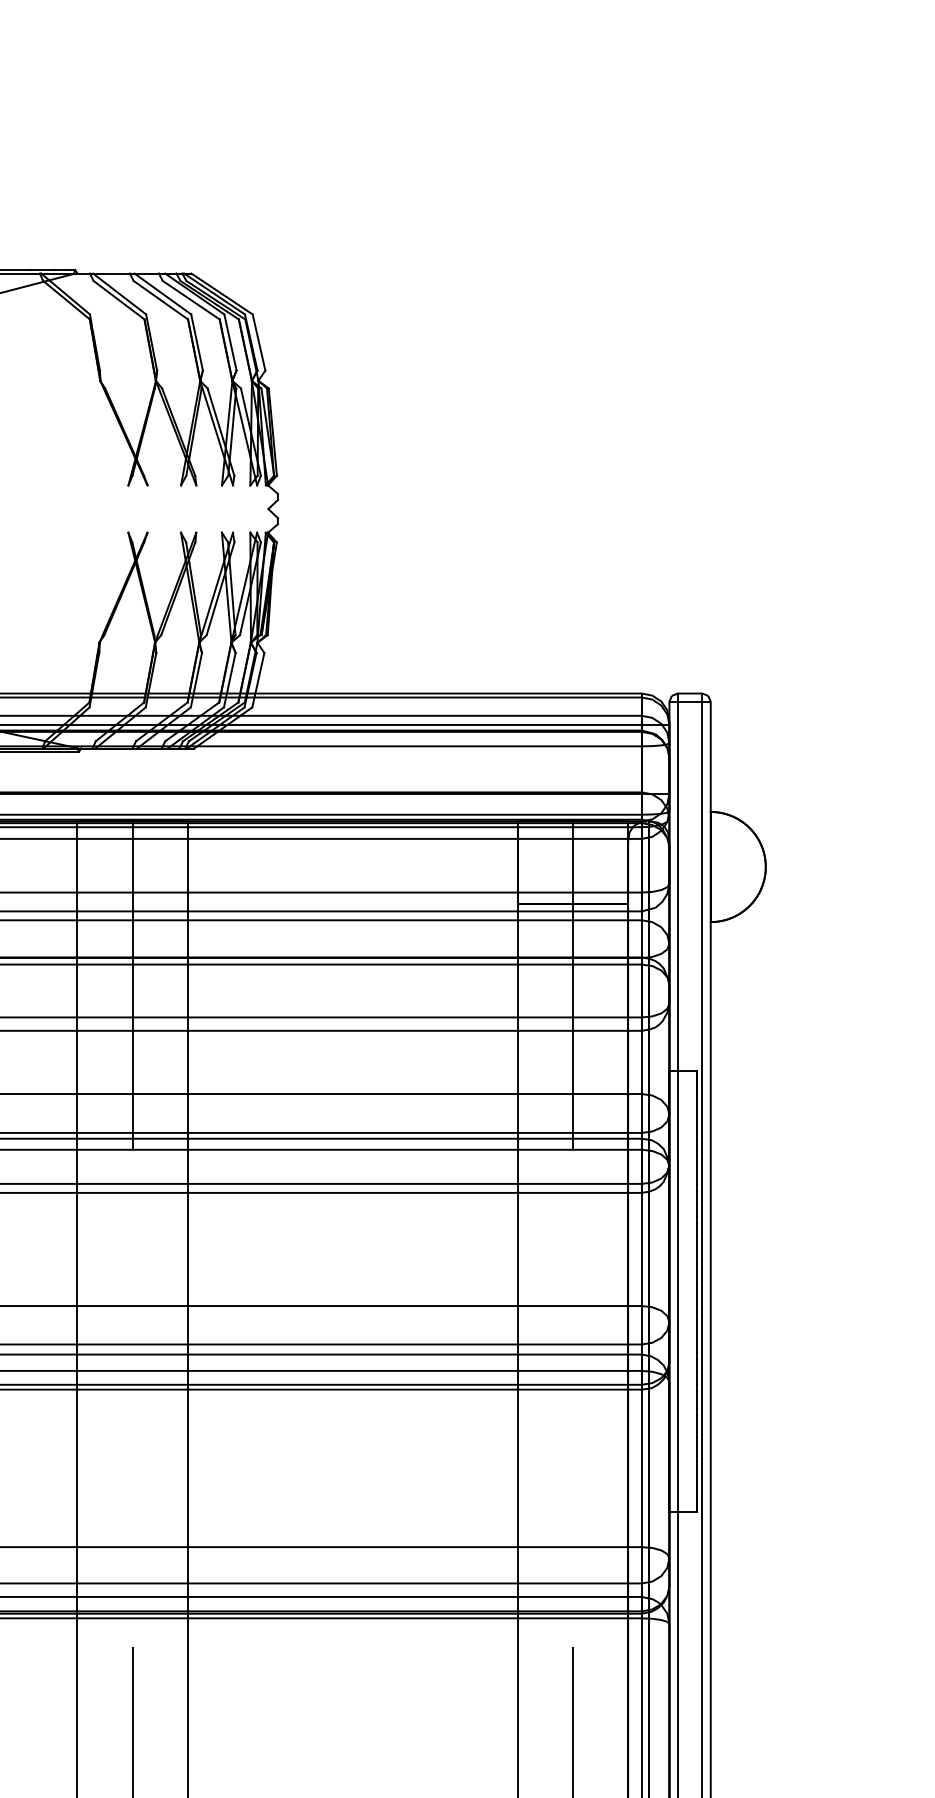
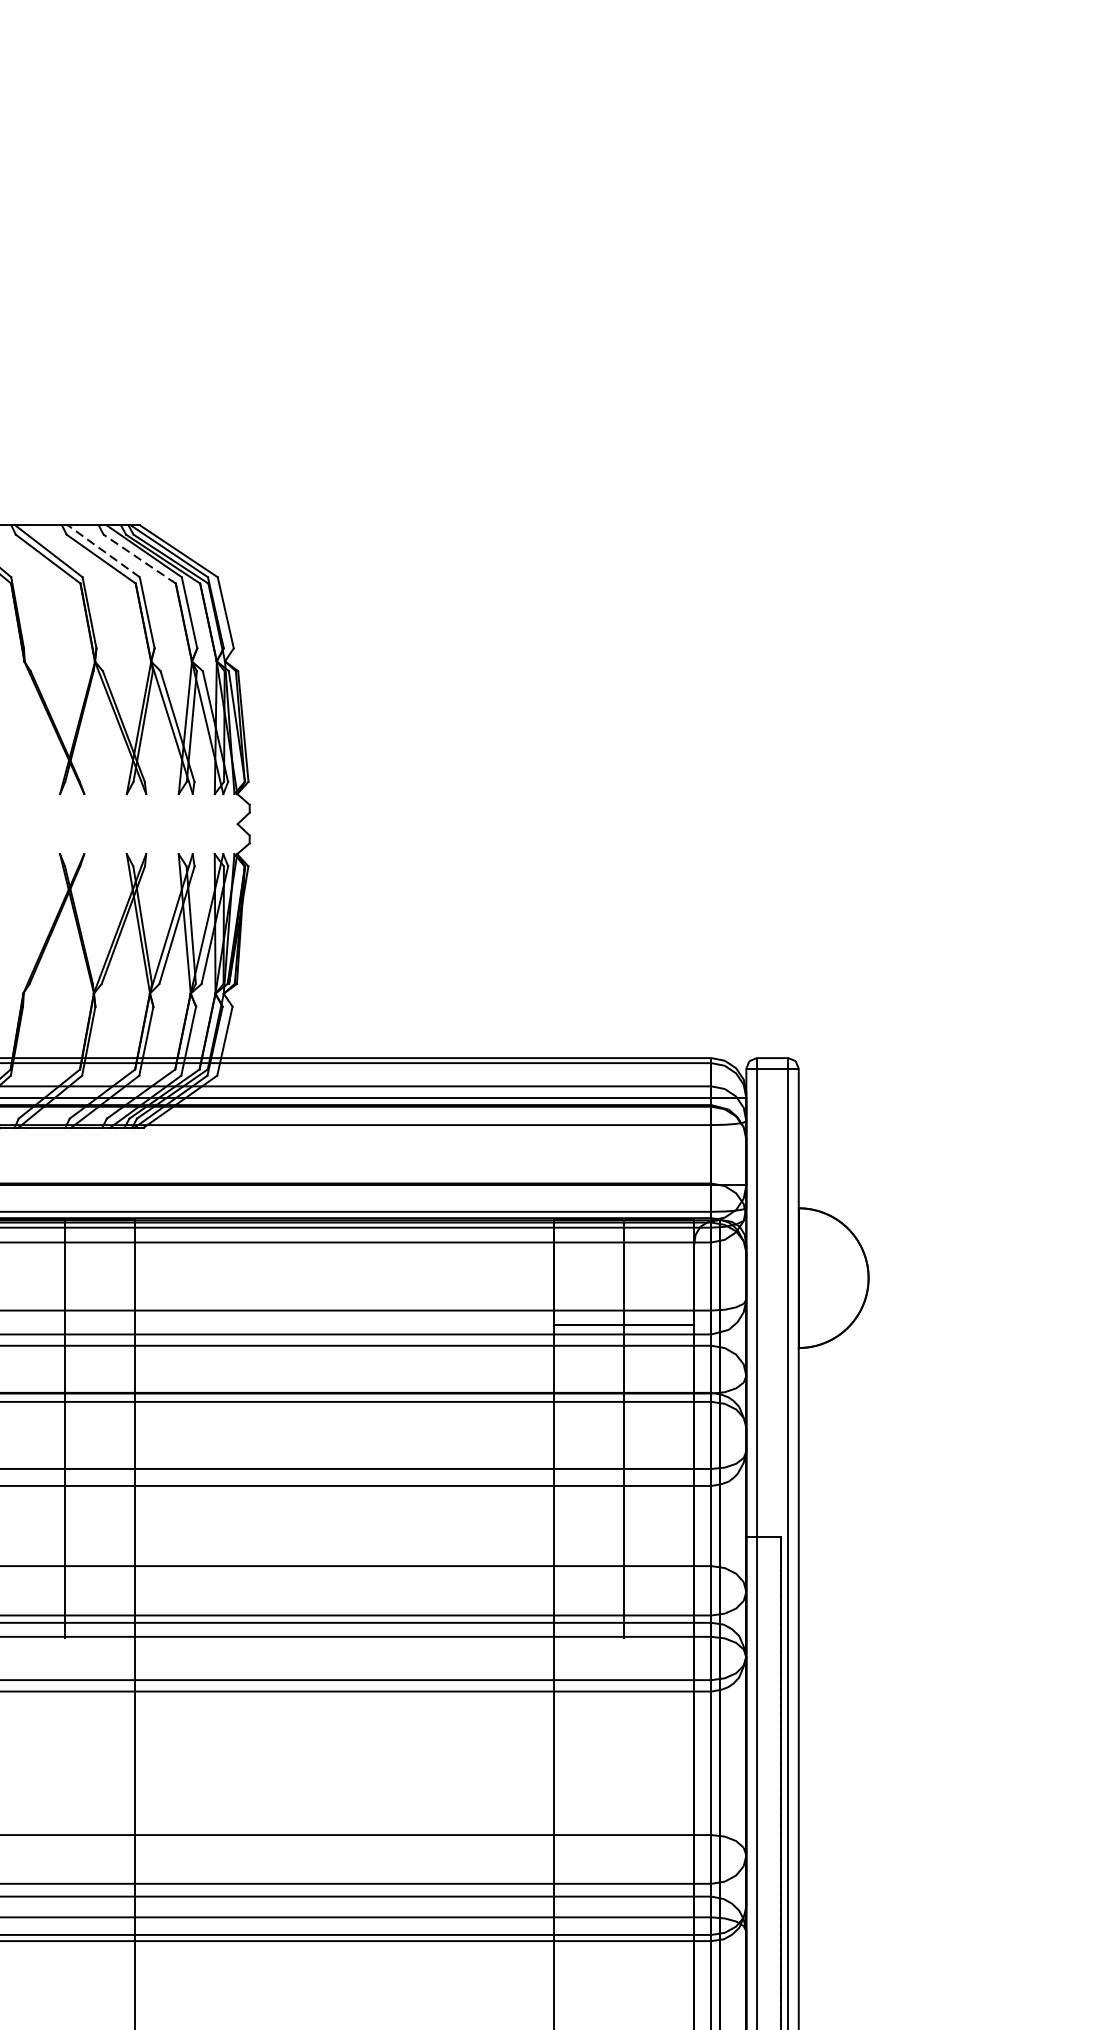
line: (162, 293) -> (103, 550), solid -> dashed
line: (190, 299) -> (138, 558), solid -> dashed

